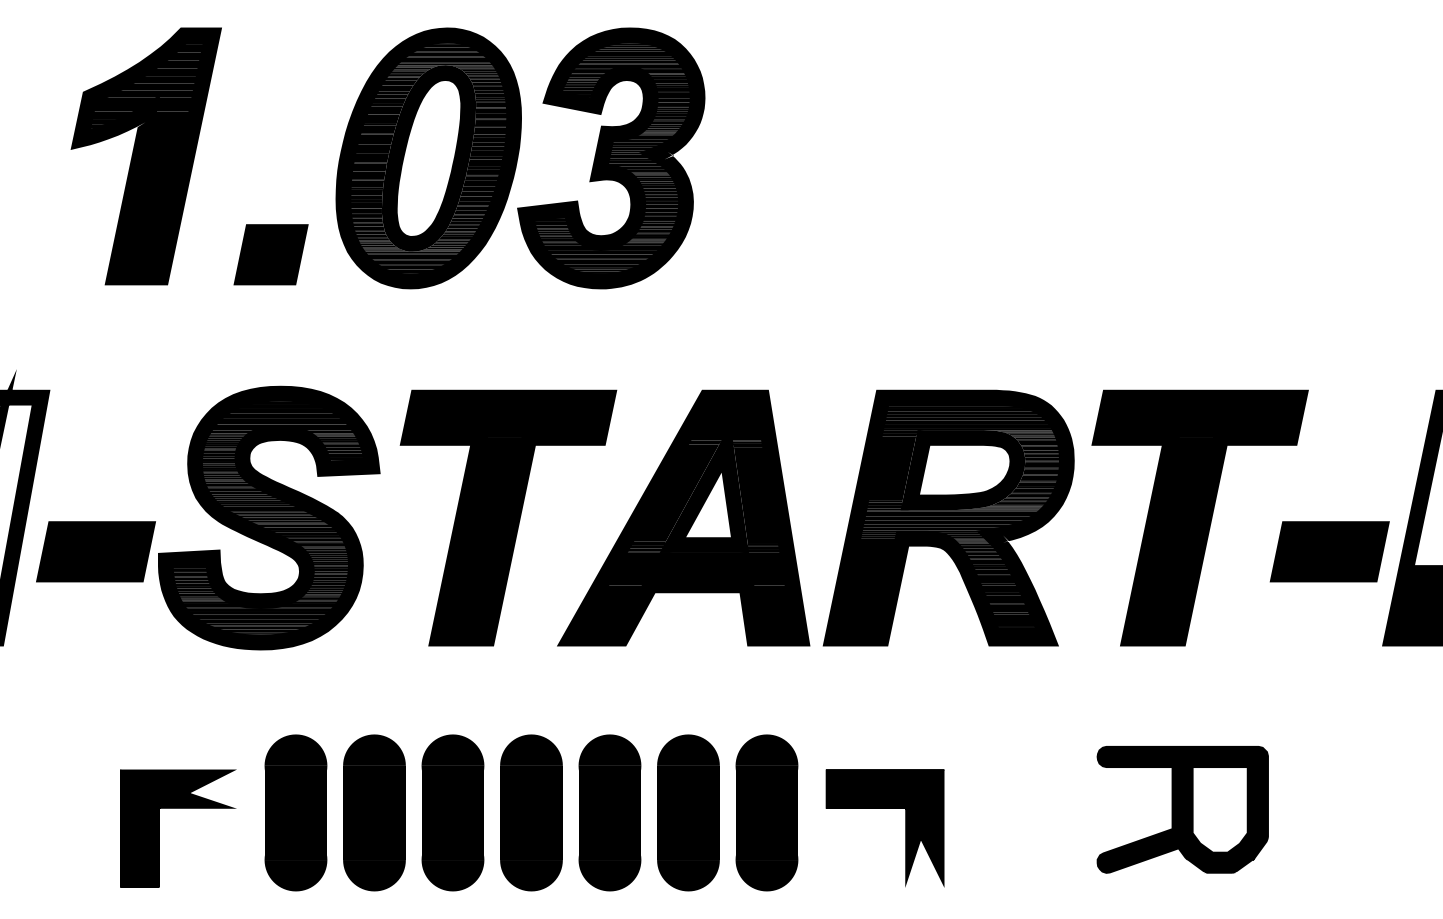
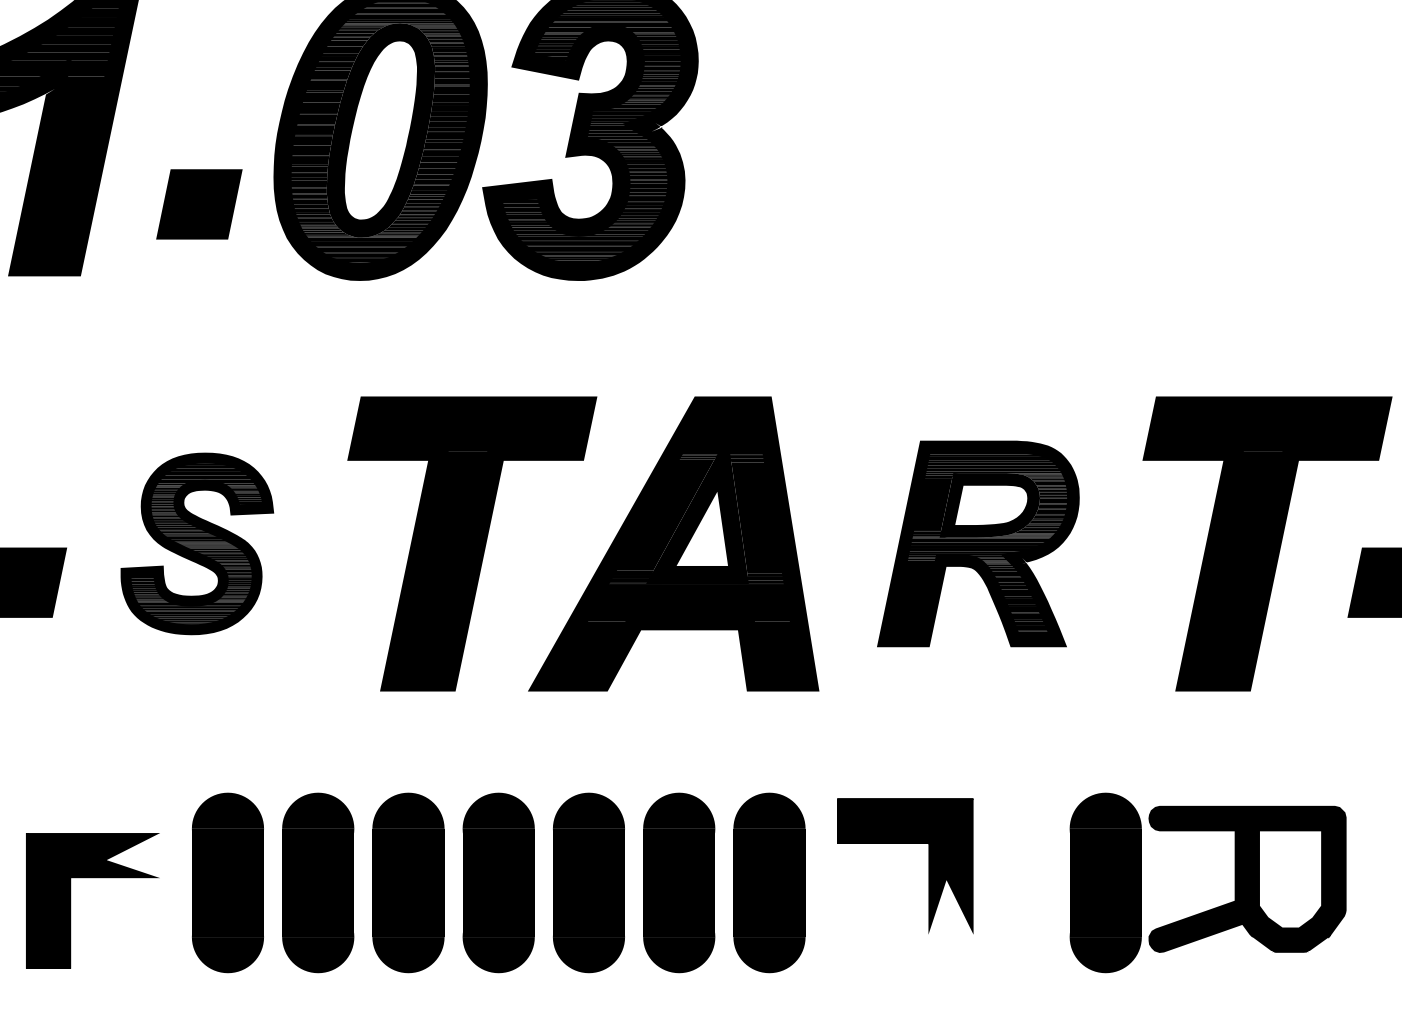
part: (270, 254) -> (198, 204), moved
part: (269, 517) -> (197, 543), size x0.6
part: (948, 517) -> (978, 543), size x0.7
part: (884, 808) -> (904, 843), moved
part: (1059, 812) -> (1105, 882), added

